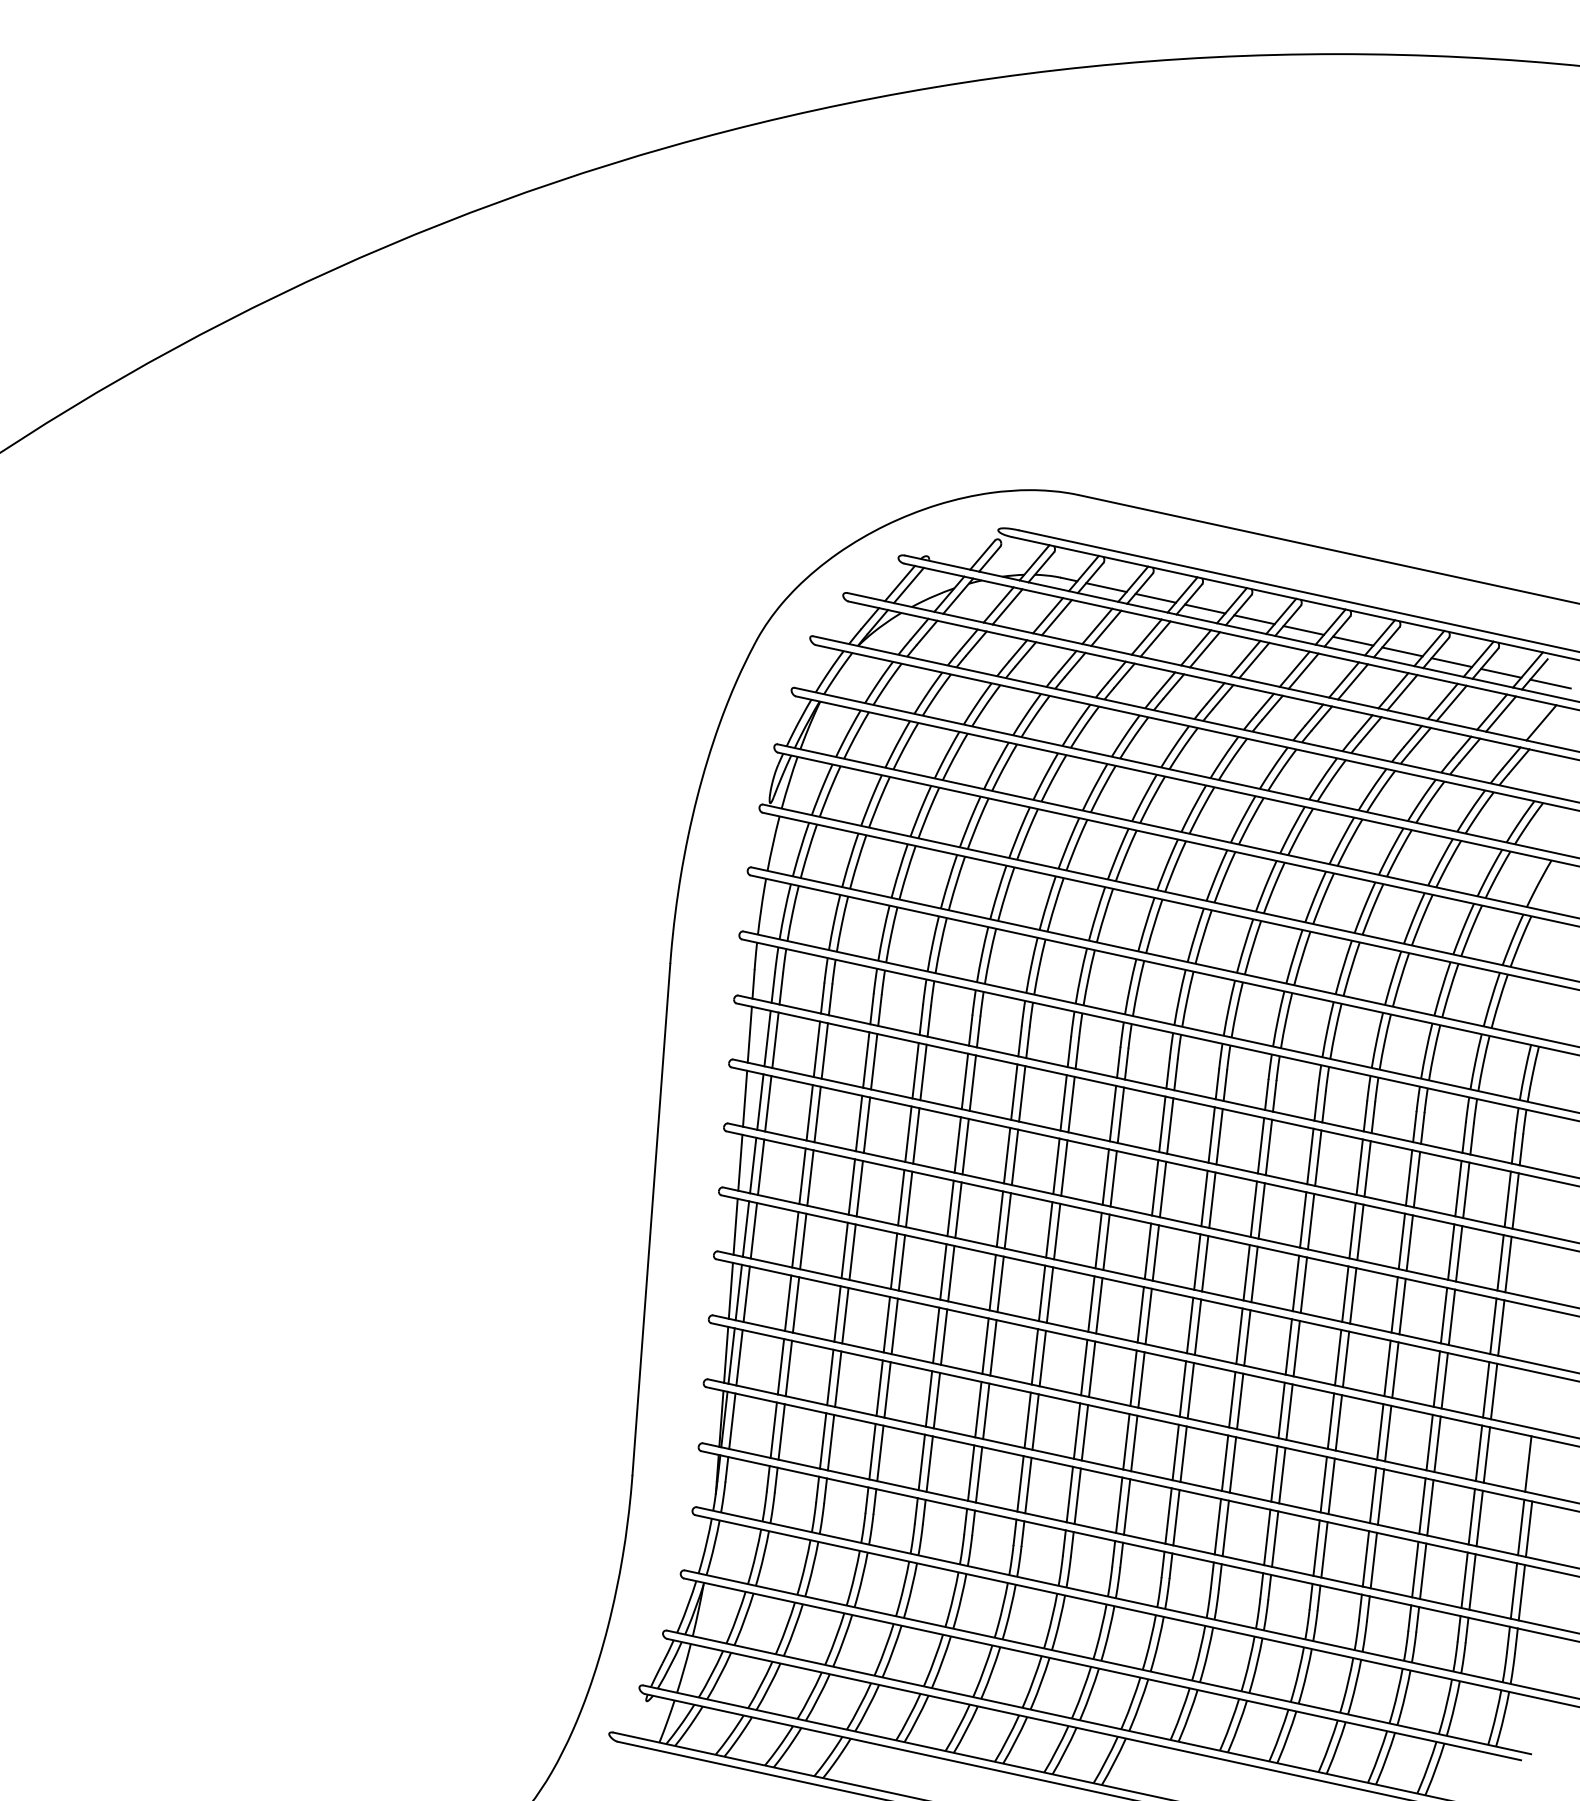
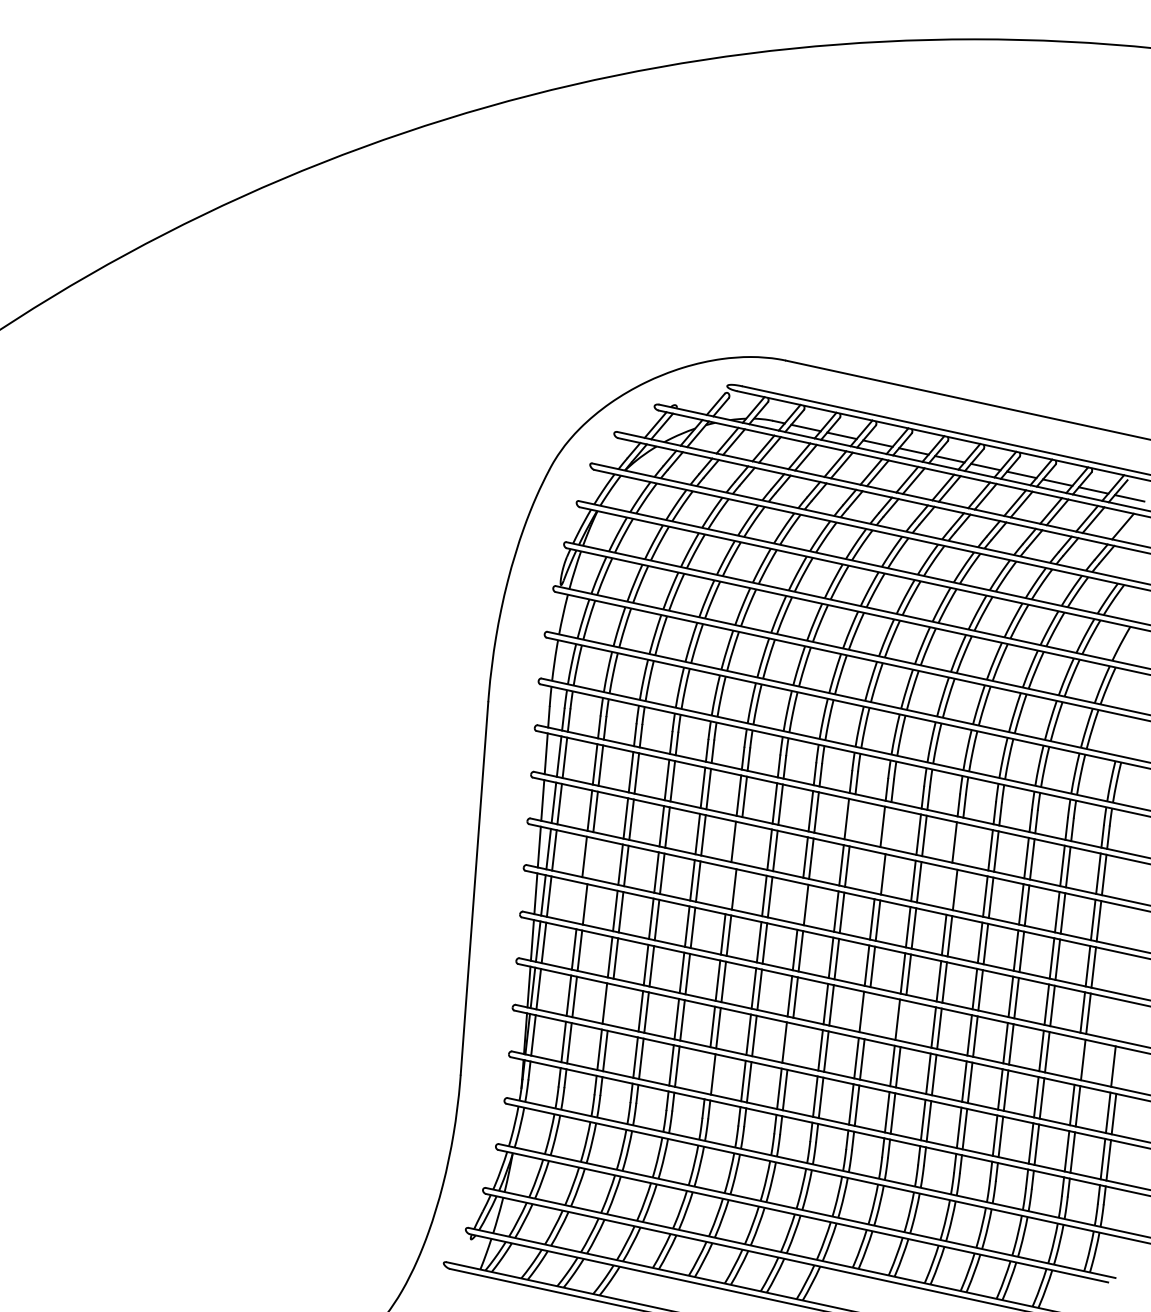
line: (1170, 1126) -> (852, 820), removed
line: (1219, 1135) -> (888, 827), removed
line: (1015, 1156) -> (739, 842), removed
line: (1318, 1157) -> (960, 843), removed
line: (810, 1177) -> (590, 857), removed
line: (1204, 1197) -> (877, 872), removed
line: (999, 1218) -> (728, 887), removed
line: (1303, 1219) -> (949, 888), removed
line: (795, 1240) -> (579, 903), removed
line: (1098, 1240) -> (800, 903), removed
line: (838, 1378) -> (610, 1004), removed
line: (1190, 1389) -> (867, 1012), removed
line: (1240, 1400) -> (903, 1020), removed
line: (1085, 1432) -> (790, 1043), removed
line: (1478, 1452) -> (1077, 1058), removed
line: (971, 1473) -> (707, 1073), removed

